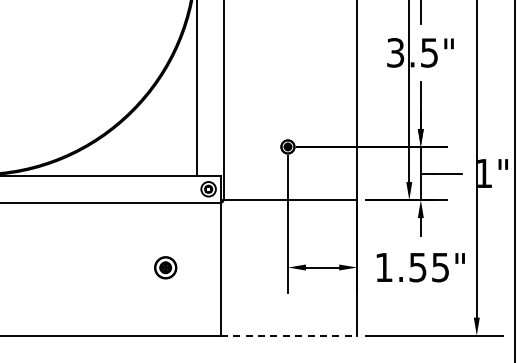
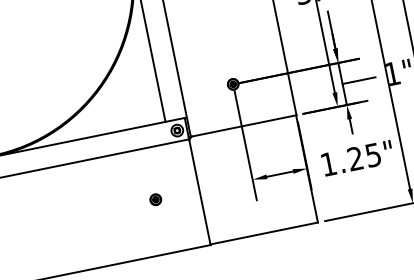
part: (164, 267) -> (154, 199), size x0.62
text: (417, 267) -> (355, 158), 1.55" -> 1.25"
line: (288, 335) -> (264, 233), dashed -> solid

